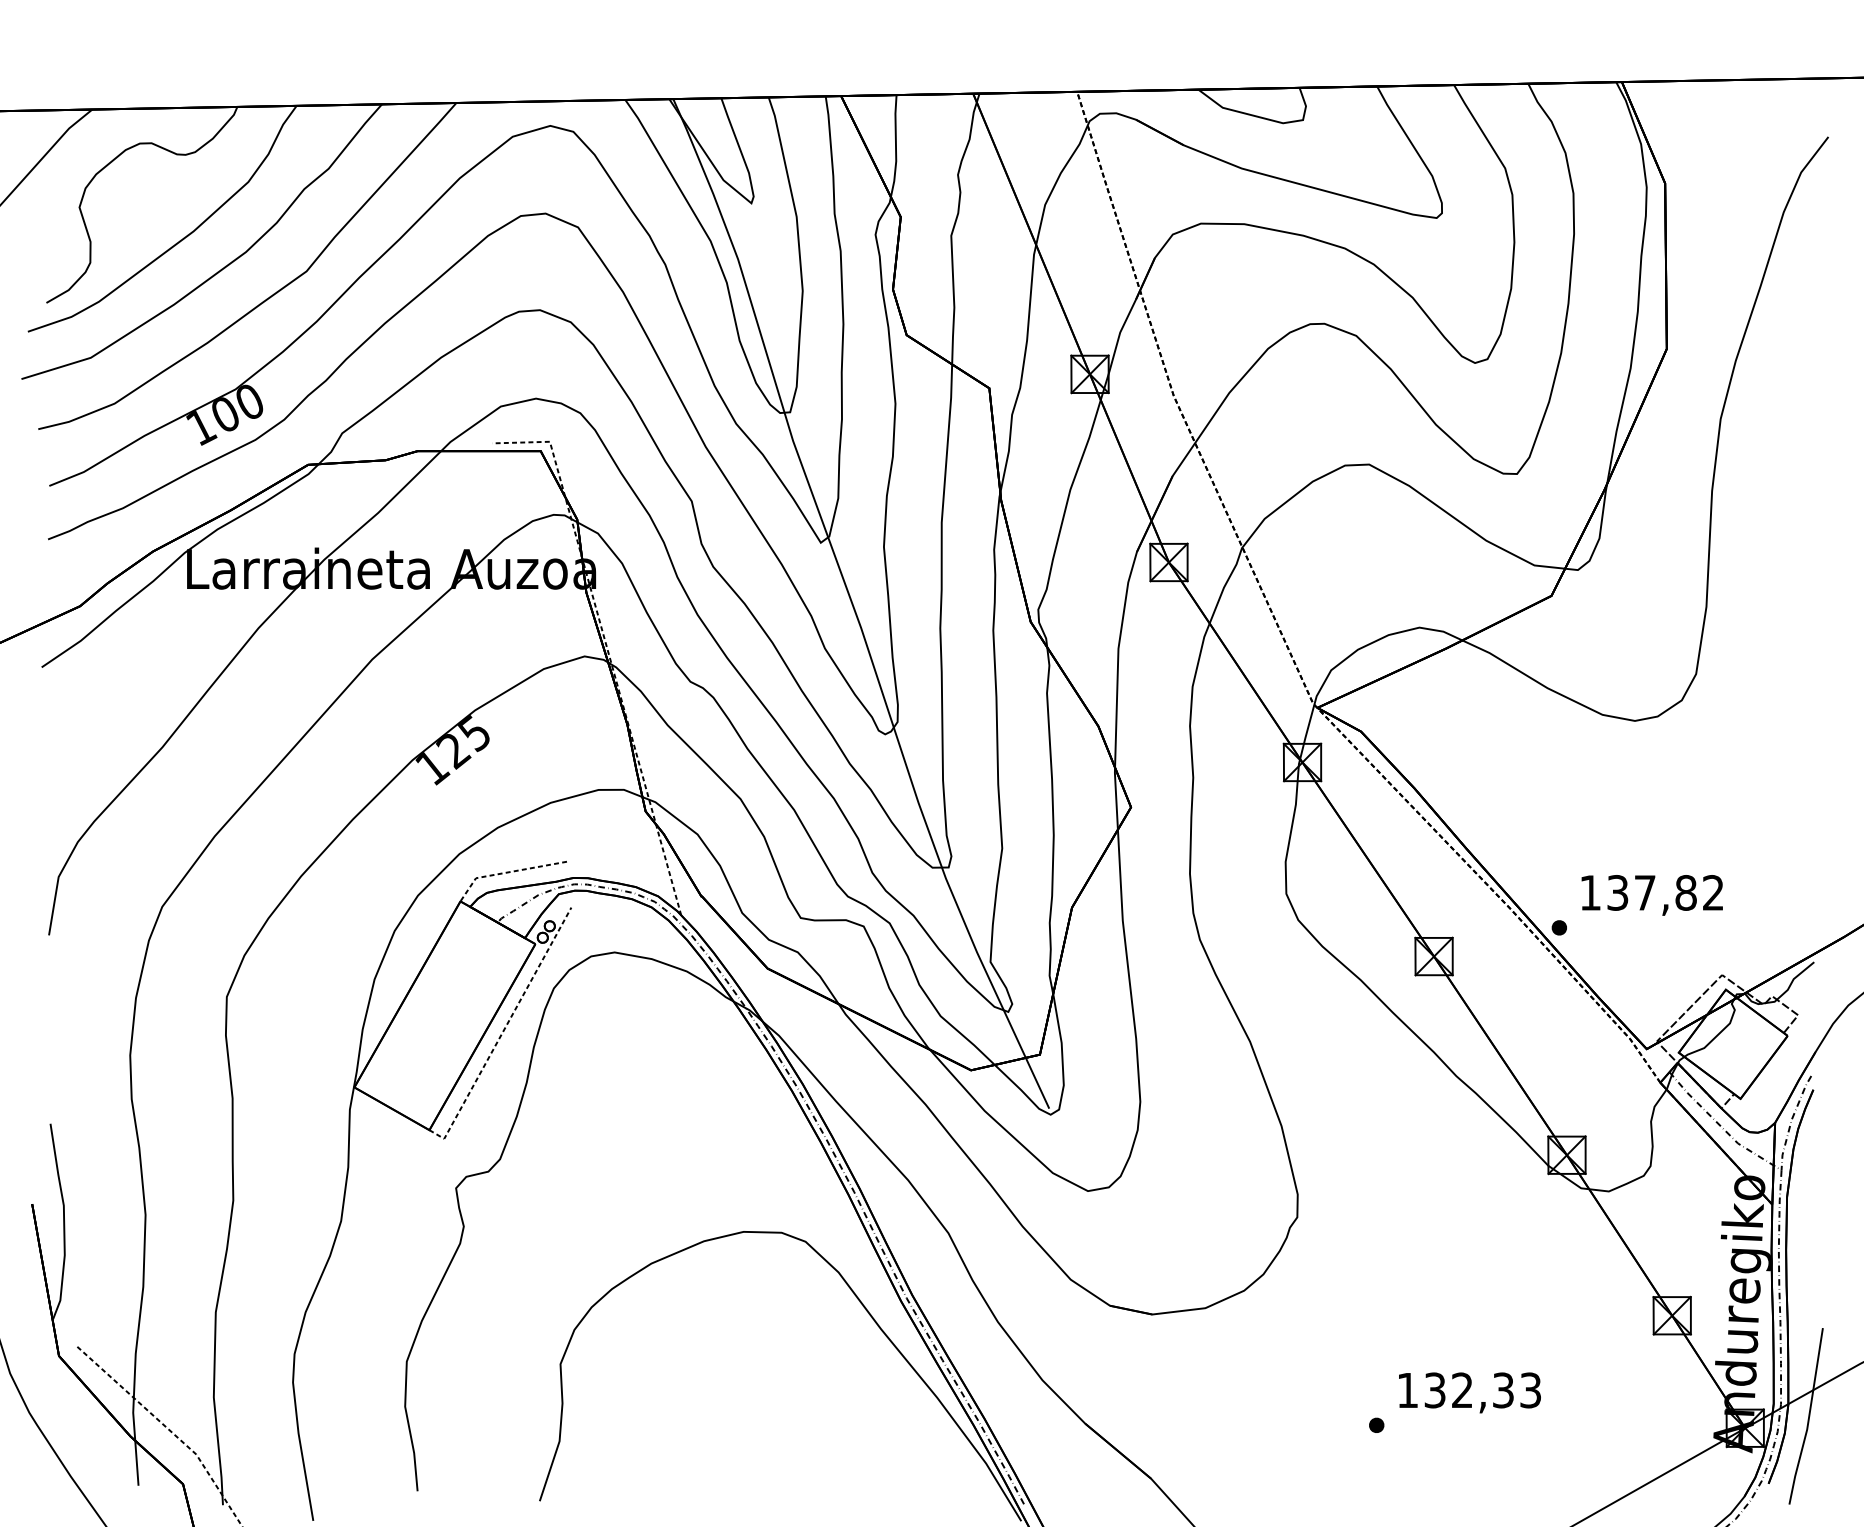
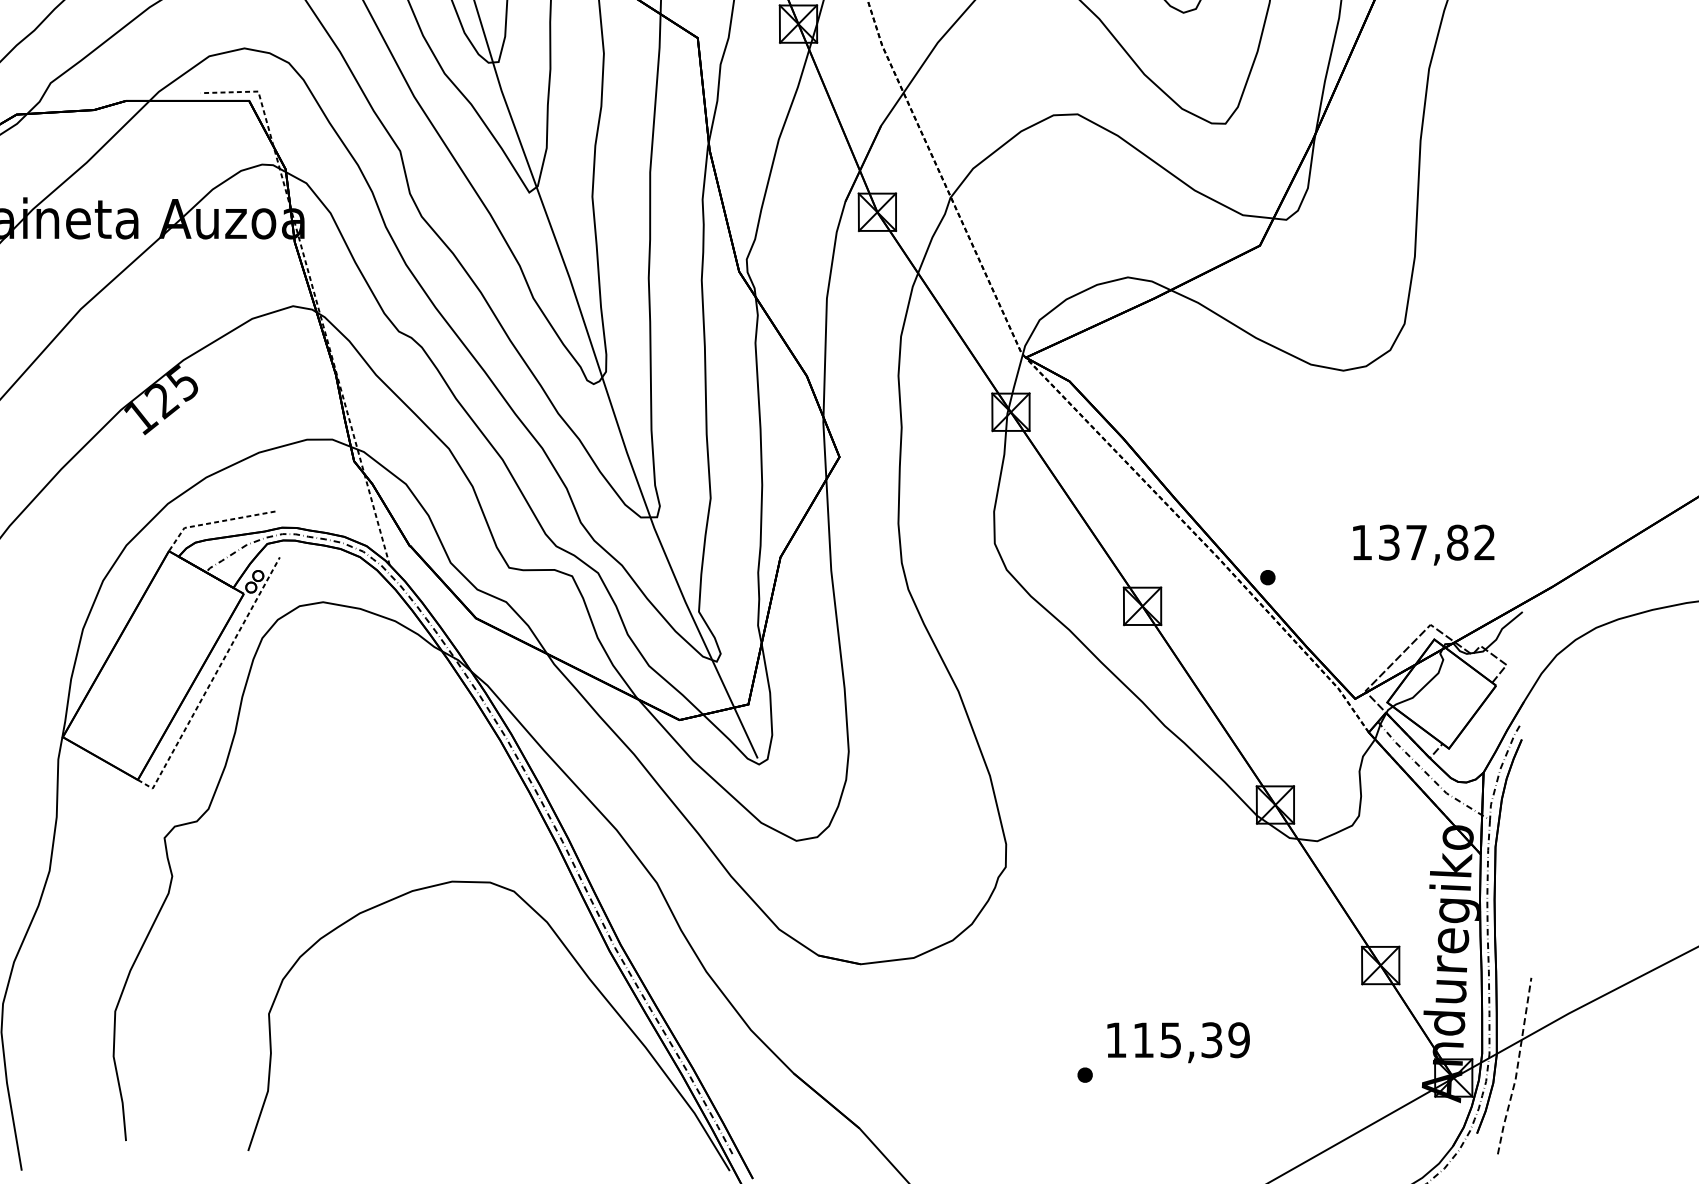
text: (1651, 895) -> (1422, 545), moved
text: (1482, 1390) -> (1190, 1040), 132,33 -> 115,39
line: (1808, 1417) -> (1516, 1067), solid -> dashed

